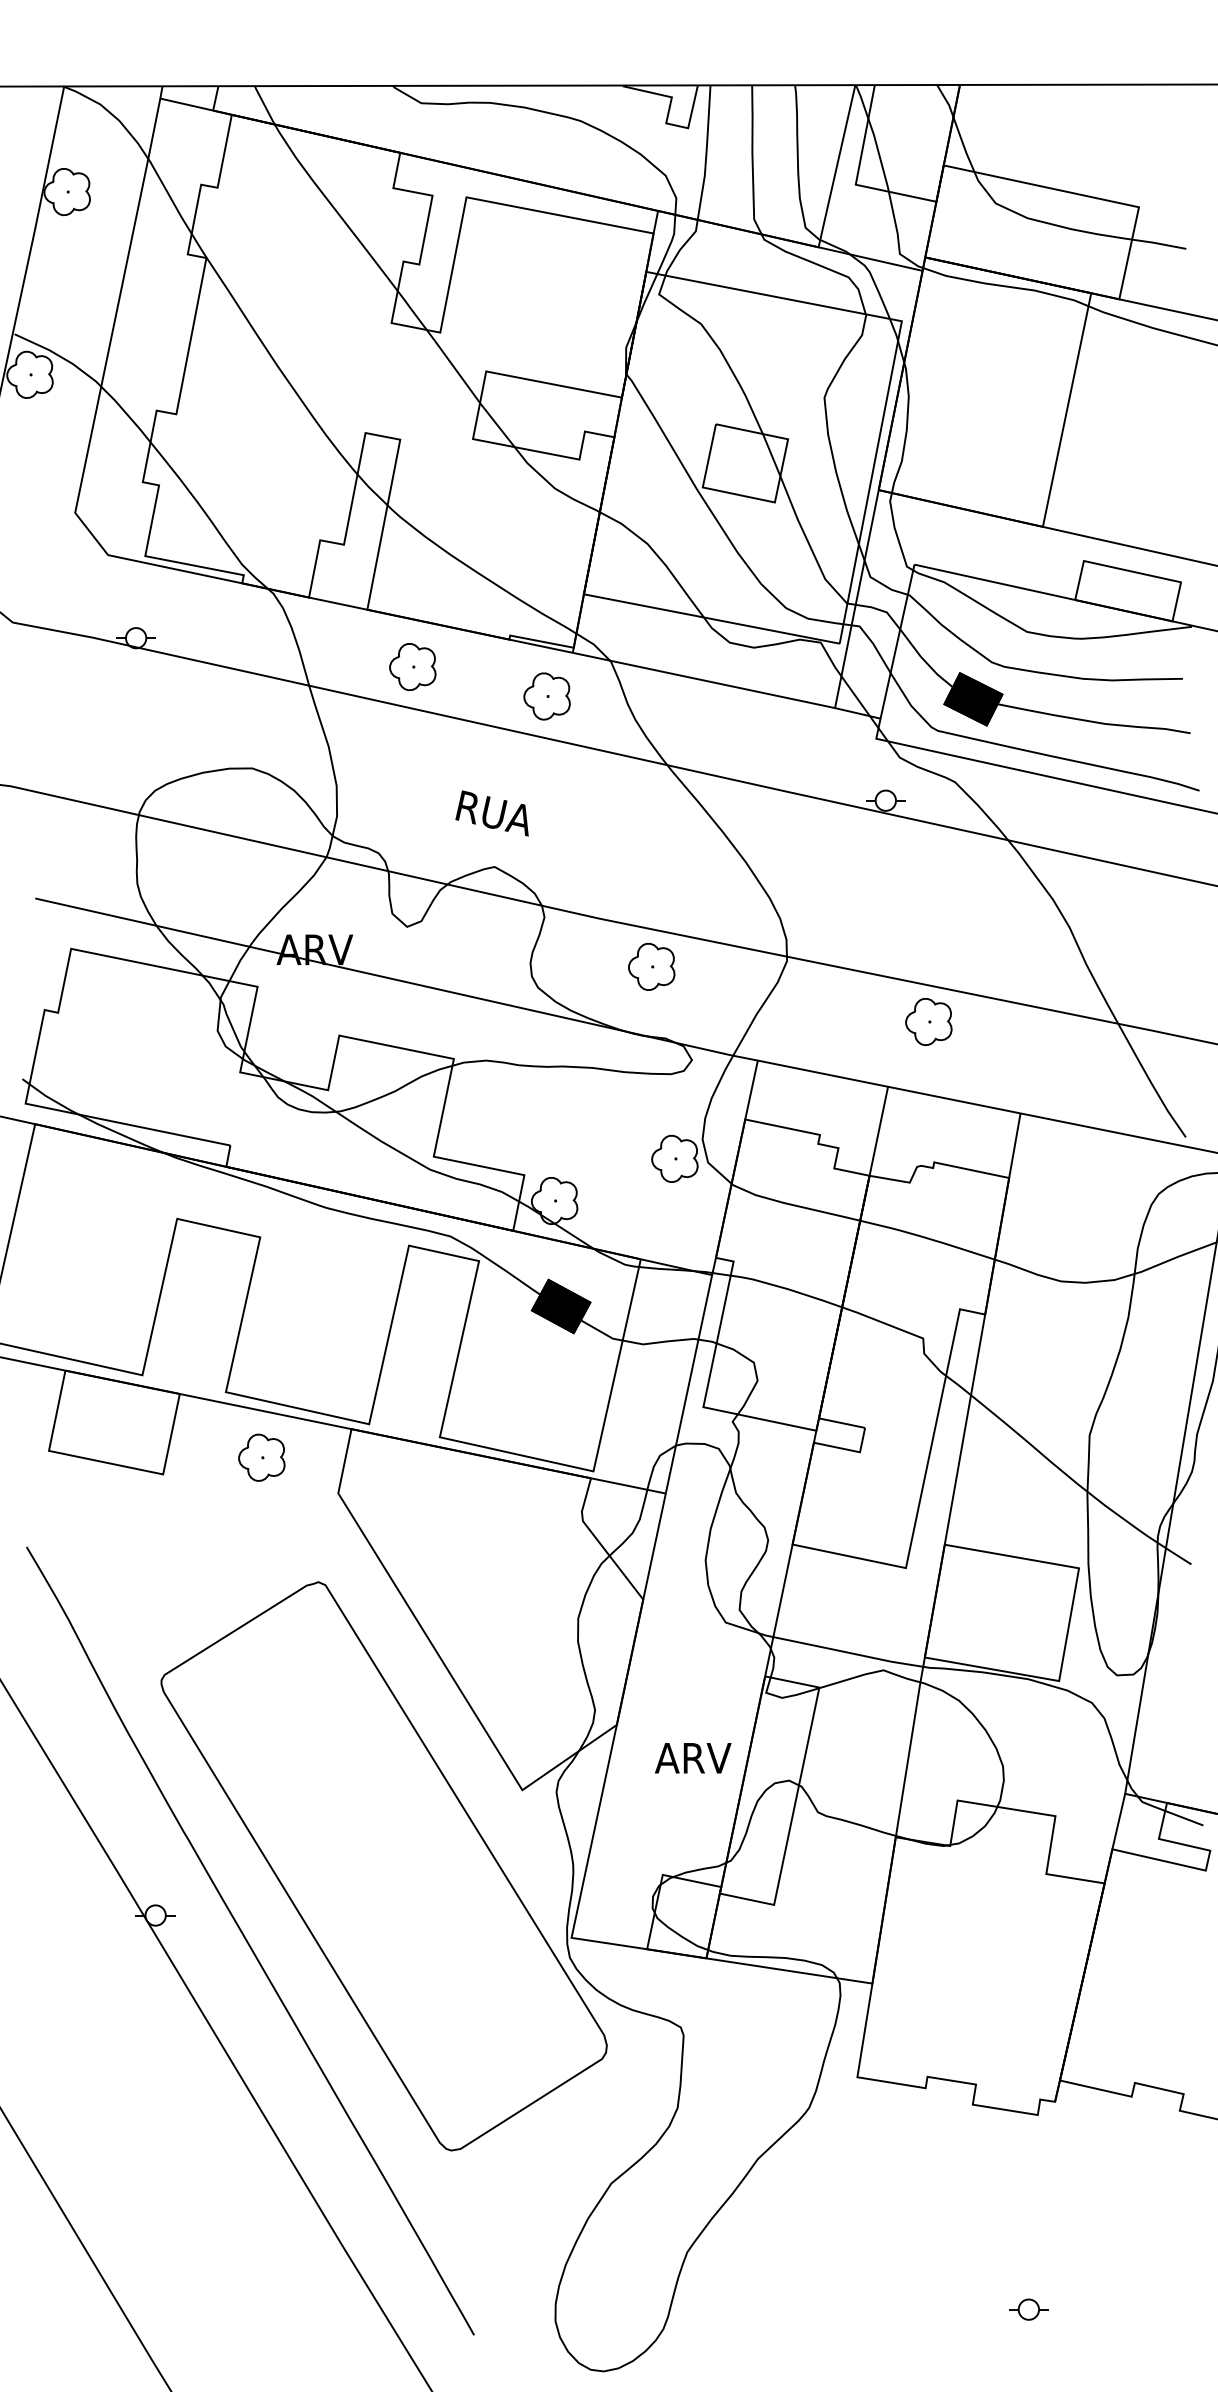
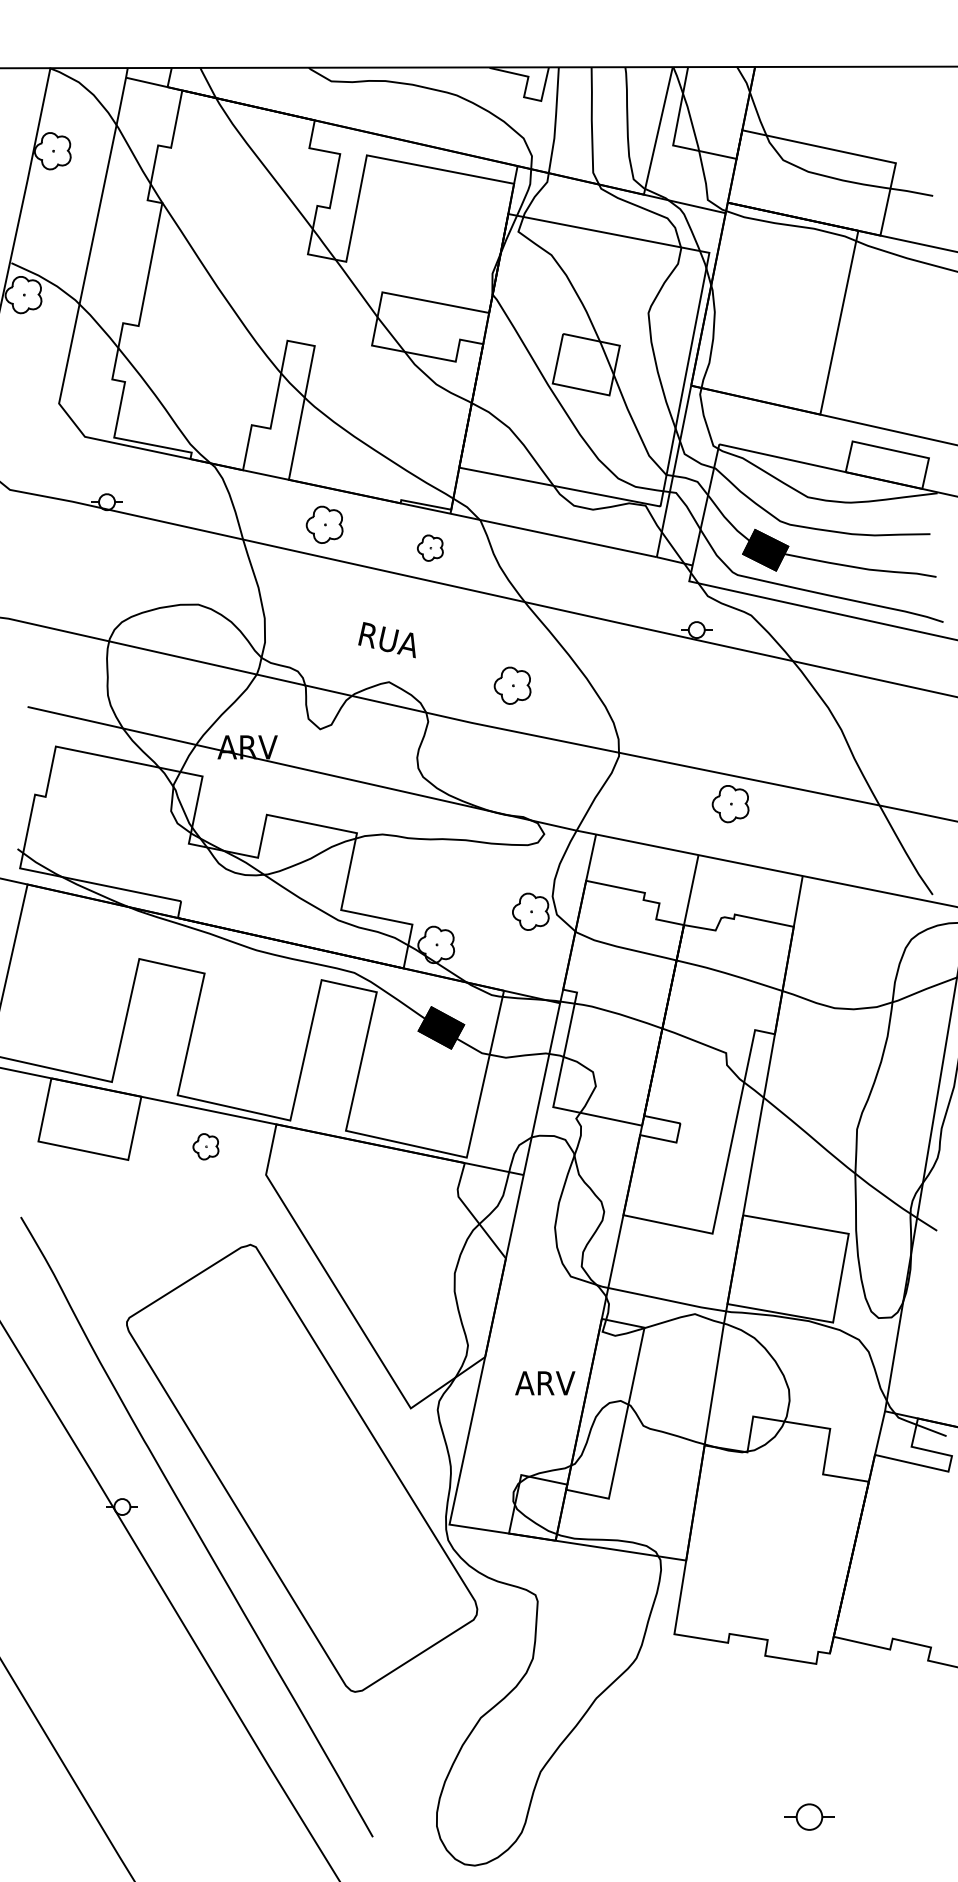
part: (547, 697) -> (430, 548), size x0.7
part: (651, 966) -> (512, 685), moved
part: (261, 1457) -> (205, 1146), size x0.7
part: (1027, 2308) -> (808, 1816), size x1.6

